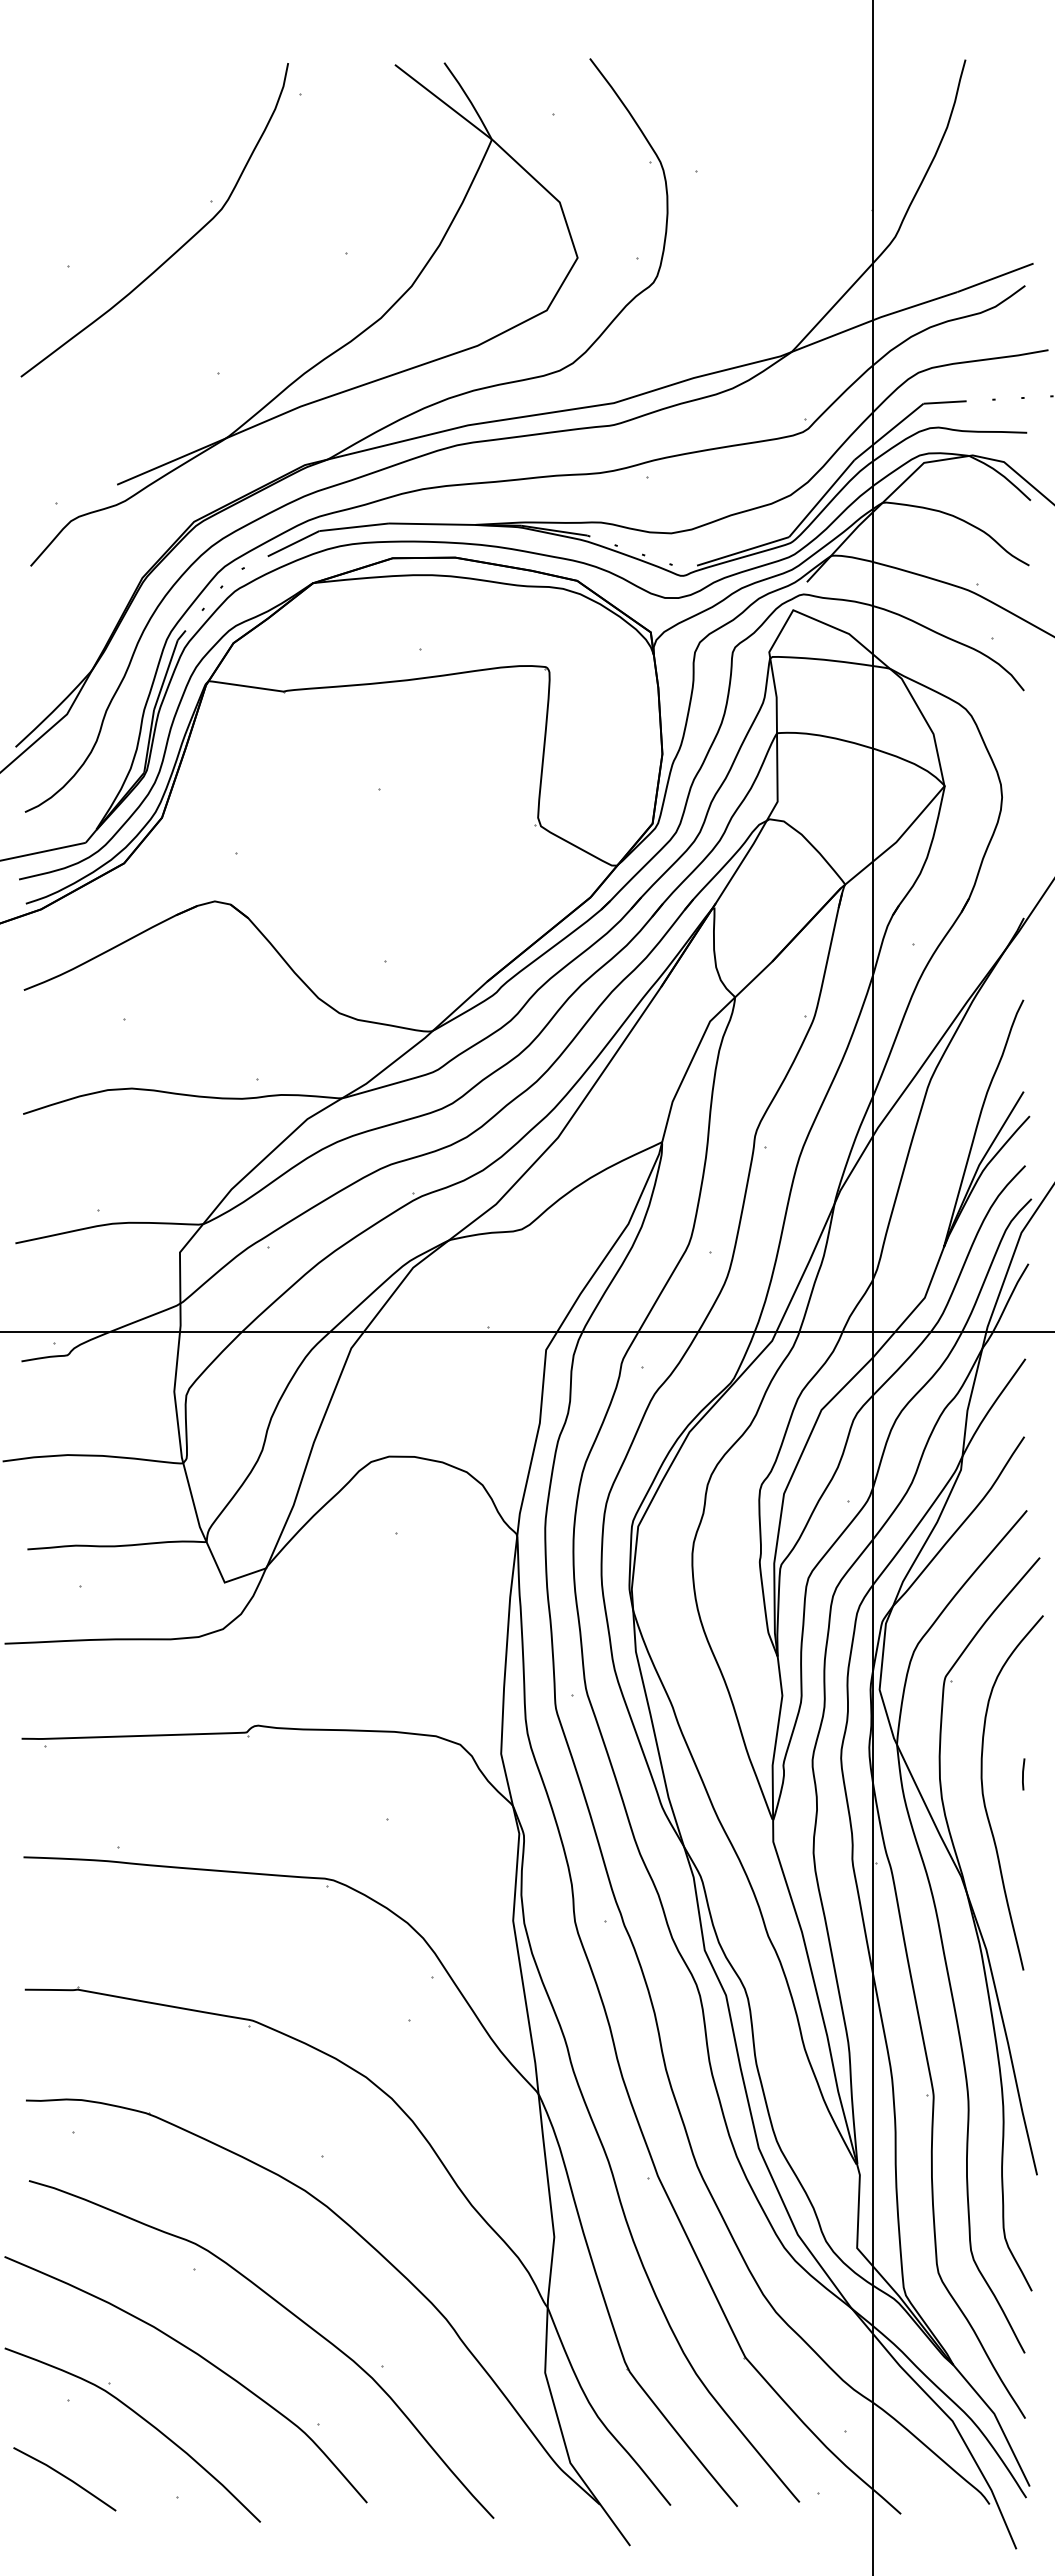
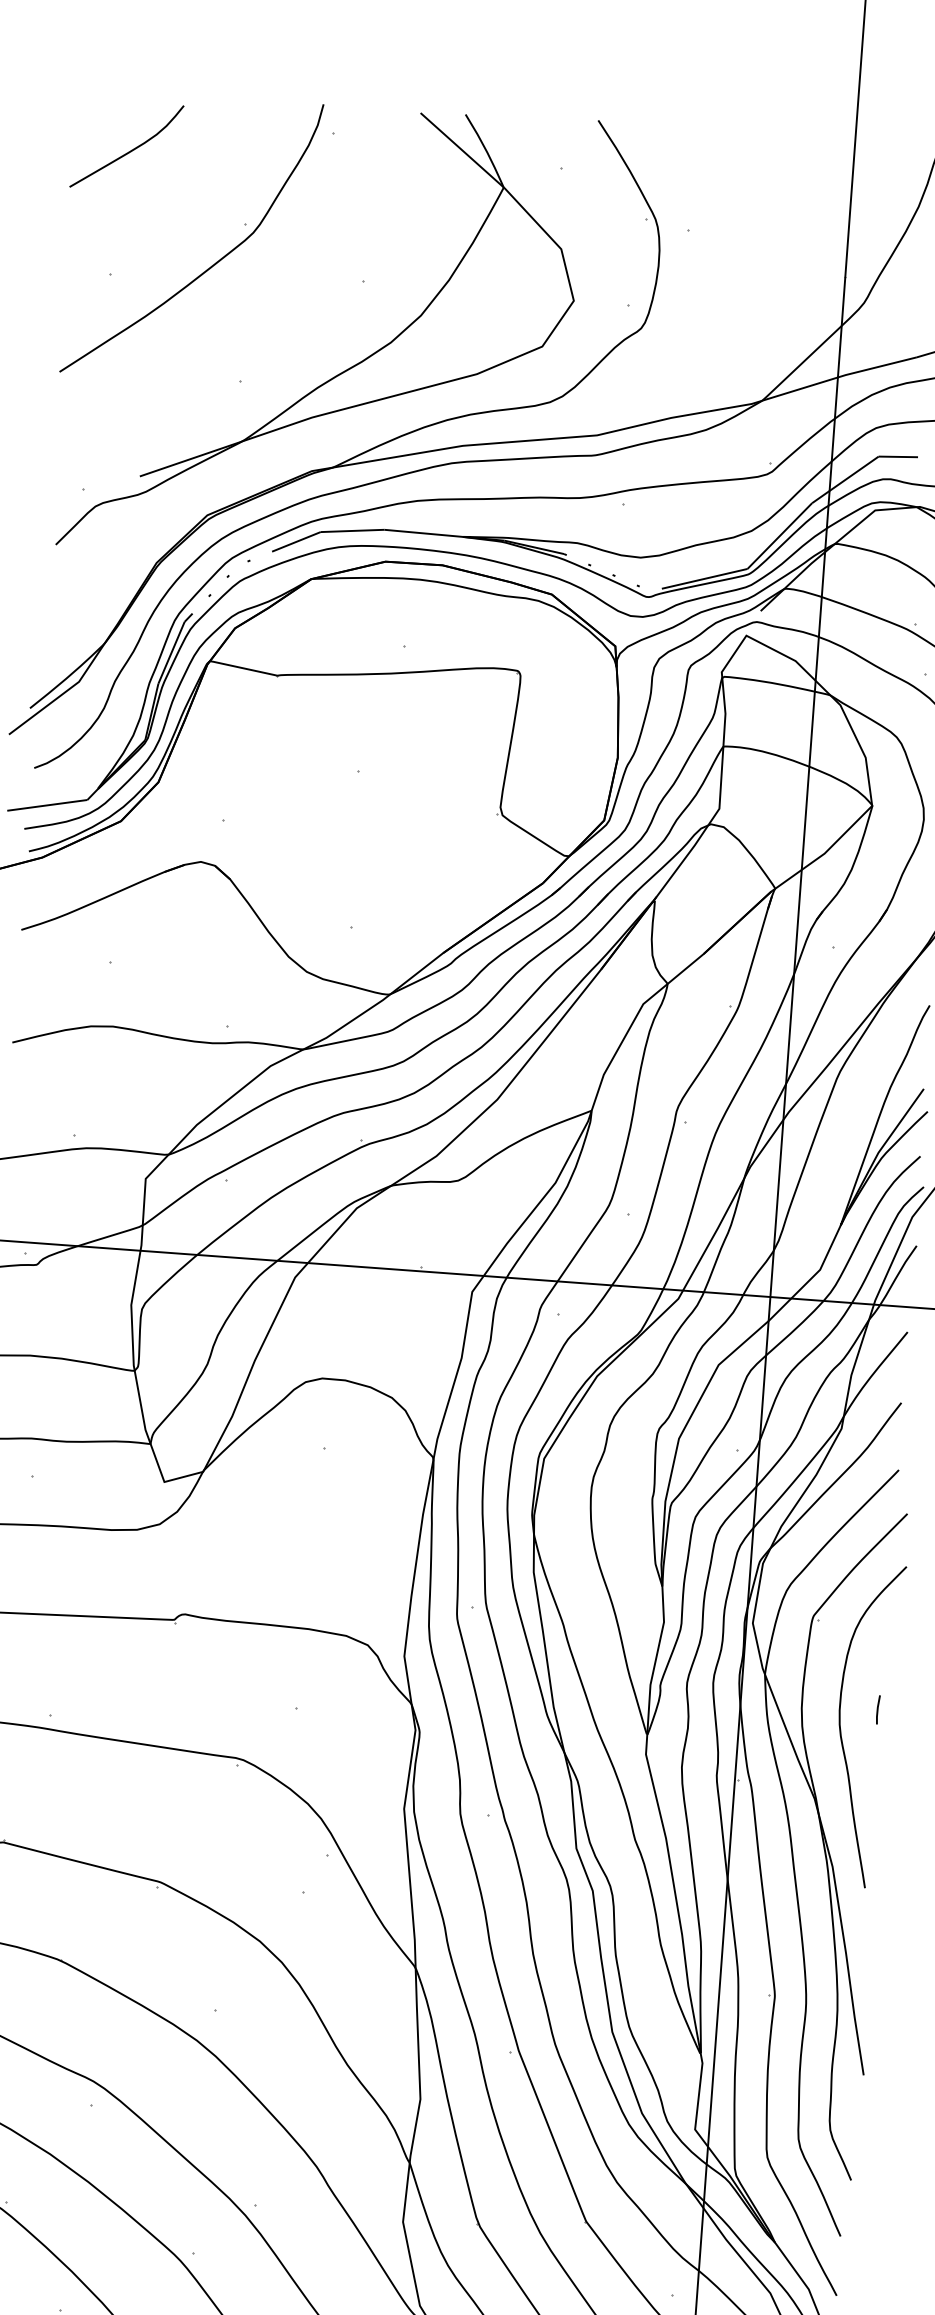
curve: (78, 130) -> (128, 151), added

